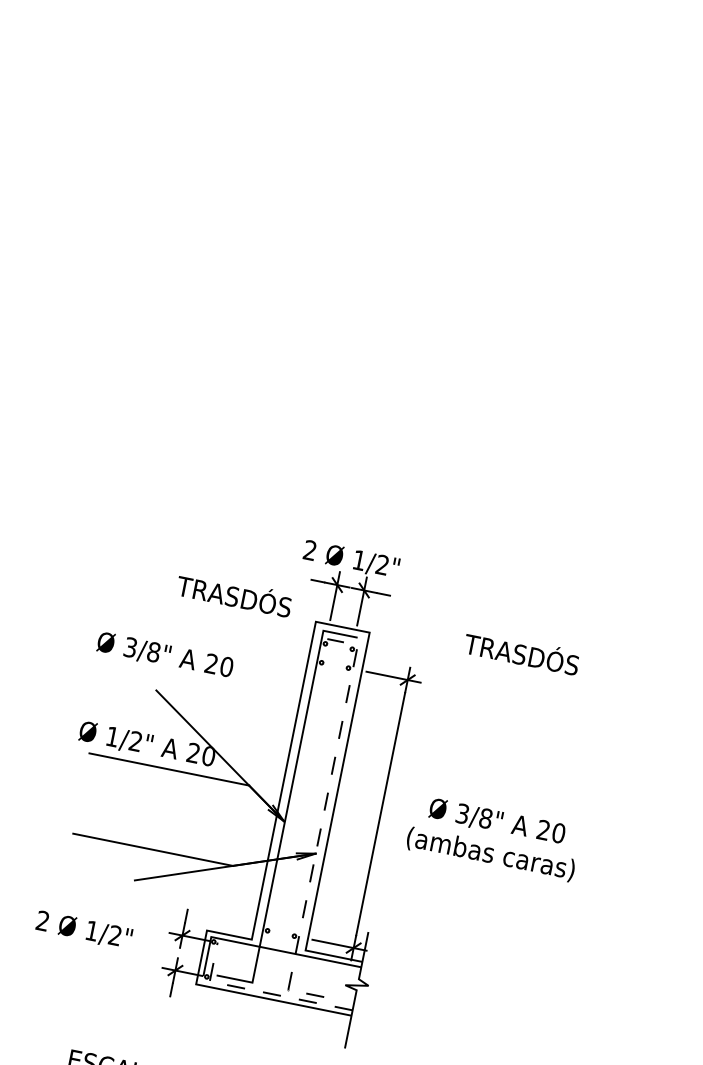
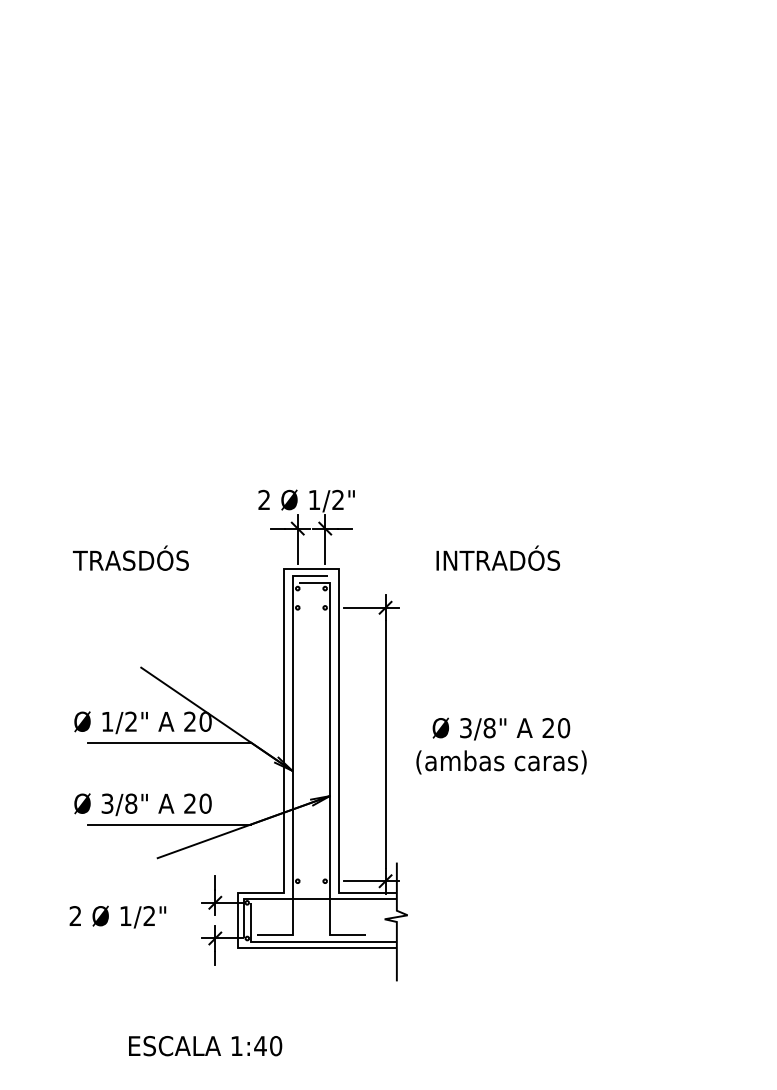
text: (234, 593) -> (130, 557), moved
text: (527, 652) -> (497, 557), TRASDÓS -> INTRADÓS
text: (164, 655) -> (142, 804), moved
line: (322, 819) -> (329, 761), dashed -> solid
line: (261, 991) -> (303, 942), dashed -> solid

